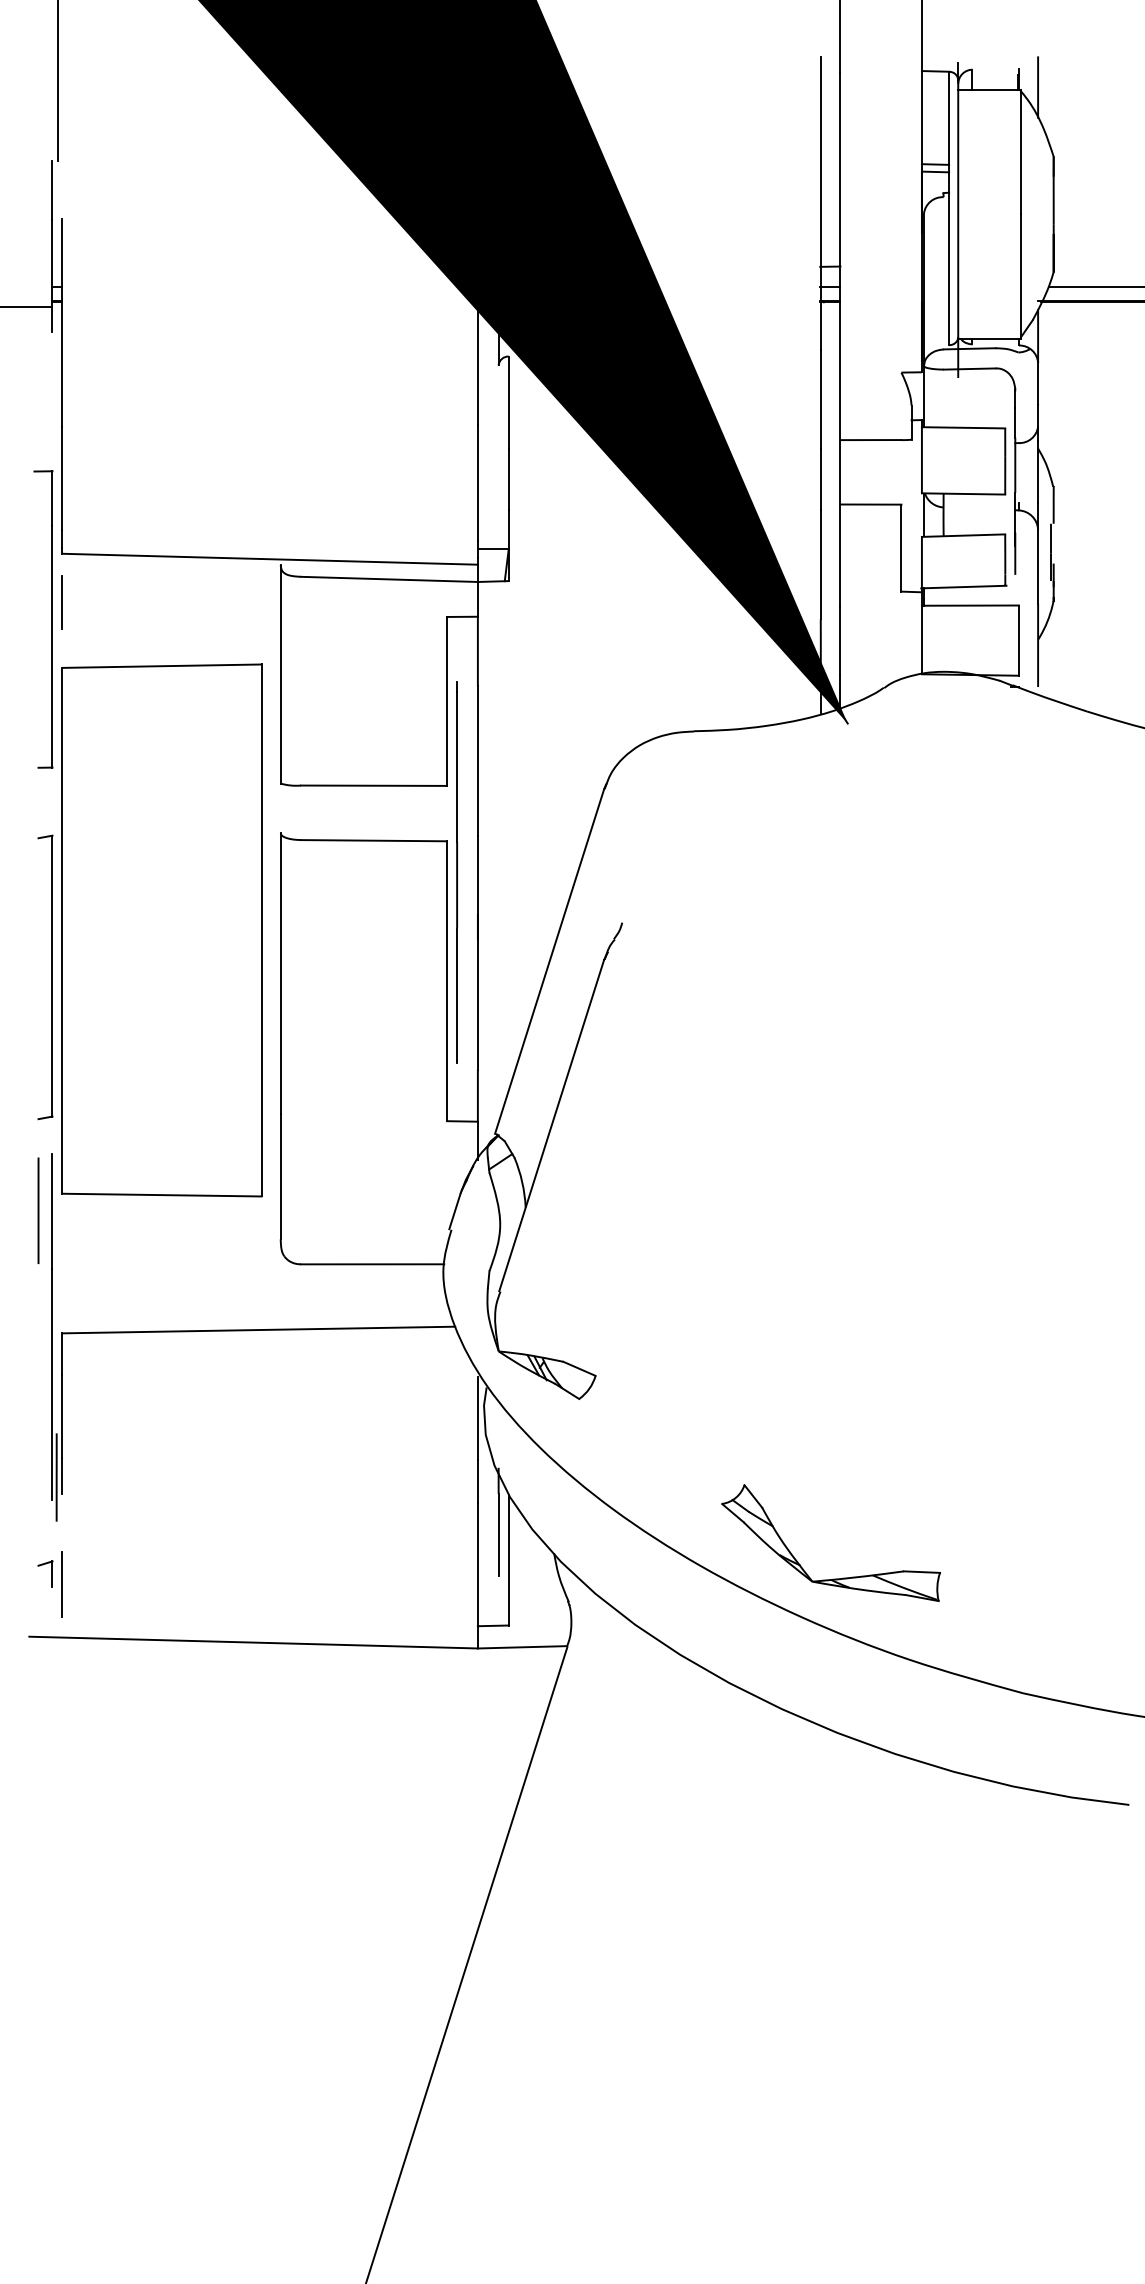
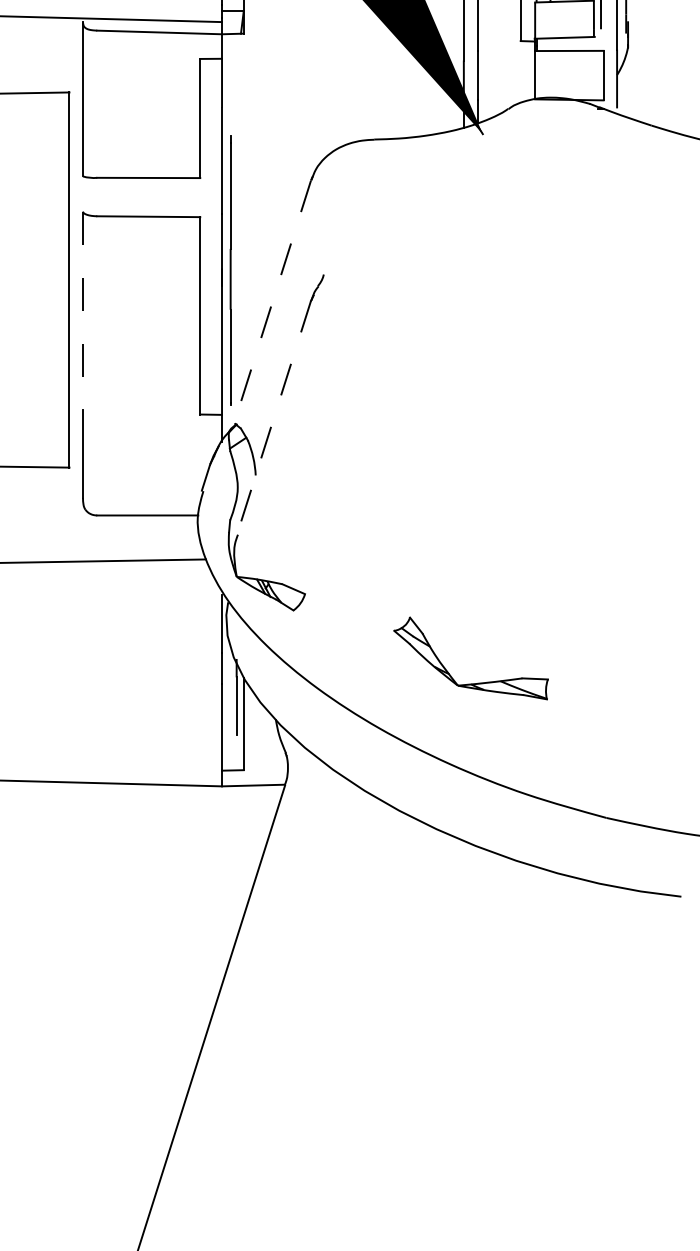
line: (456, 872) -> (230, 270), moved
line: (549, 961) -> (272, 301), solid -> dashed
line: (280, 974) -> (82, 311), solid -> dashed
line: (551, 1125) -> (273, 417), solid -> dashed
part: (832, 1578) -> (472, 683), moved

